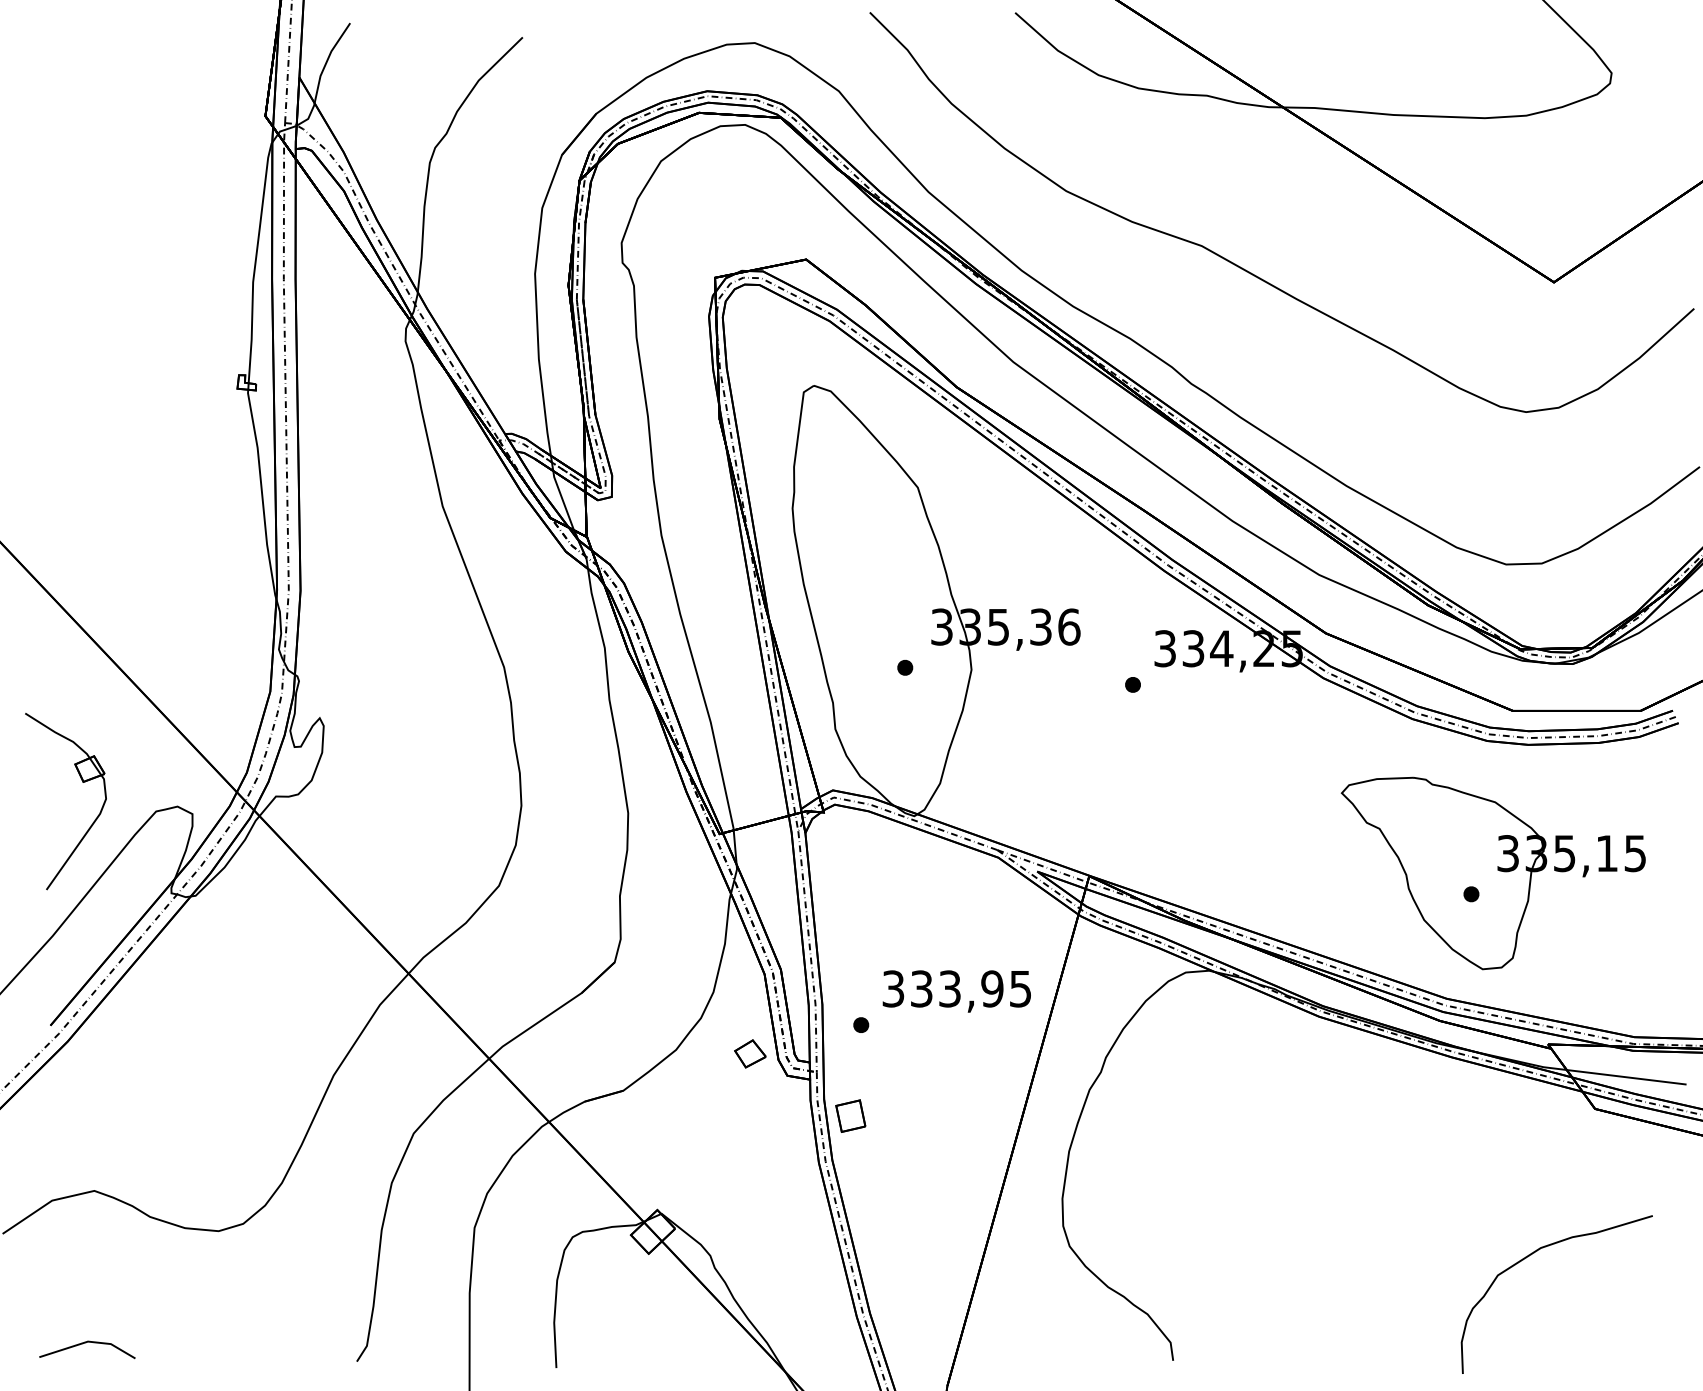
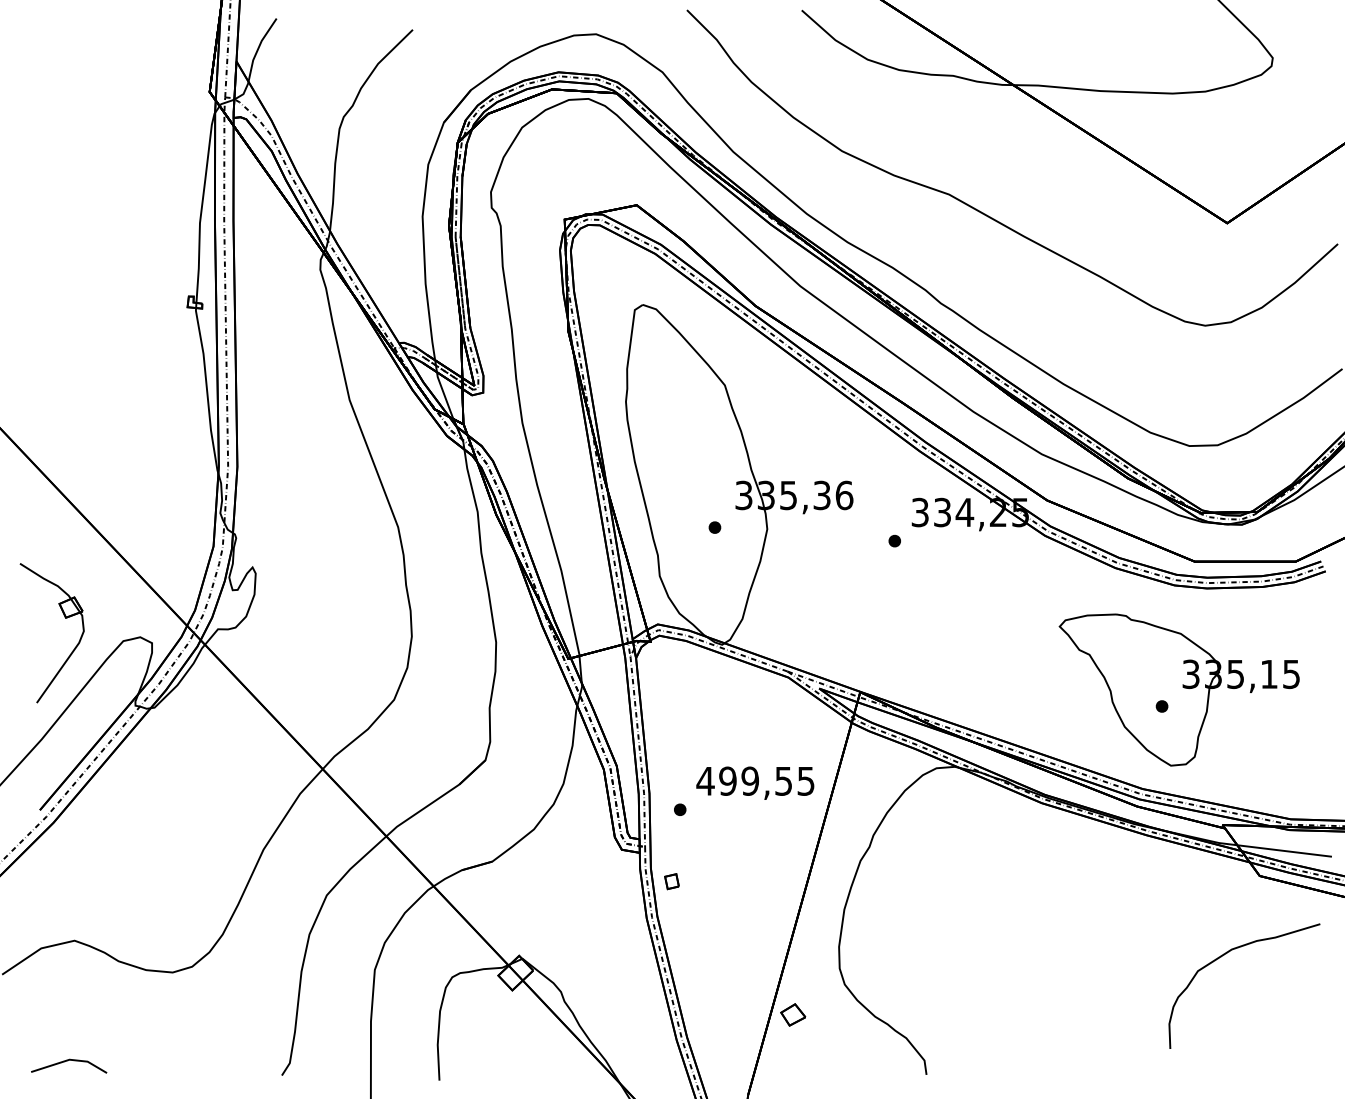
text: (942, 988) -> (744, 780), 333,95 -> 499,55
part: (750, 1053) -> (793, 1014), moved
part: (850, 1115) -> (671, 881), size x0.6
curve: (1531, 1255) -> (1224, 955), moved

